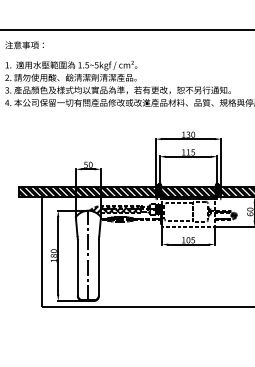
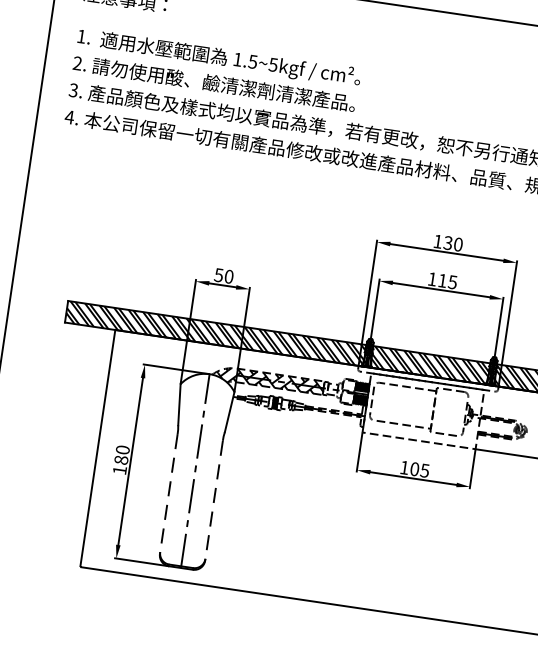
line: (77, 268) -> (167, 494), solid -> dashed
line: (98, 268) -> (212, 501), solid -> dashed

